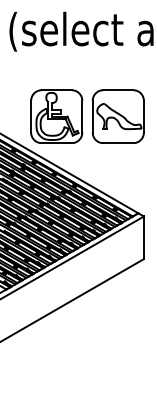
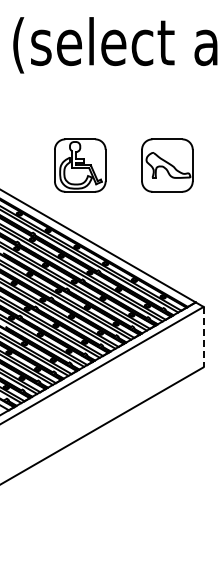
part: (56, 116) -> (80, 165), size x0.7
part: (118, 116) -> (167, 165), size x0.7
line: (143, 238) -> (203, 337), solid -> dashed

